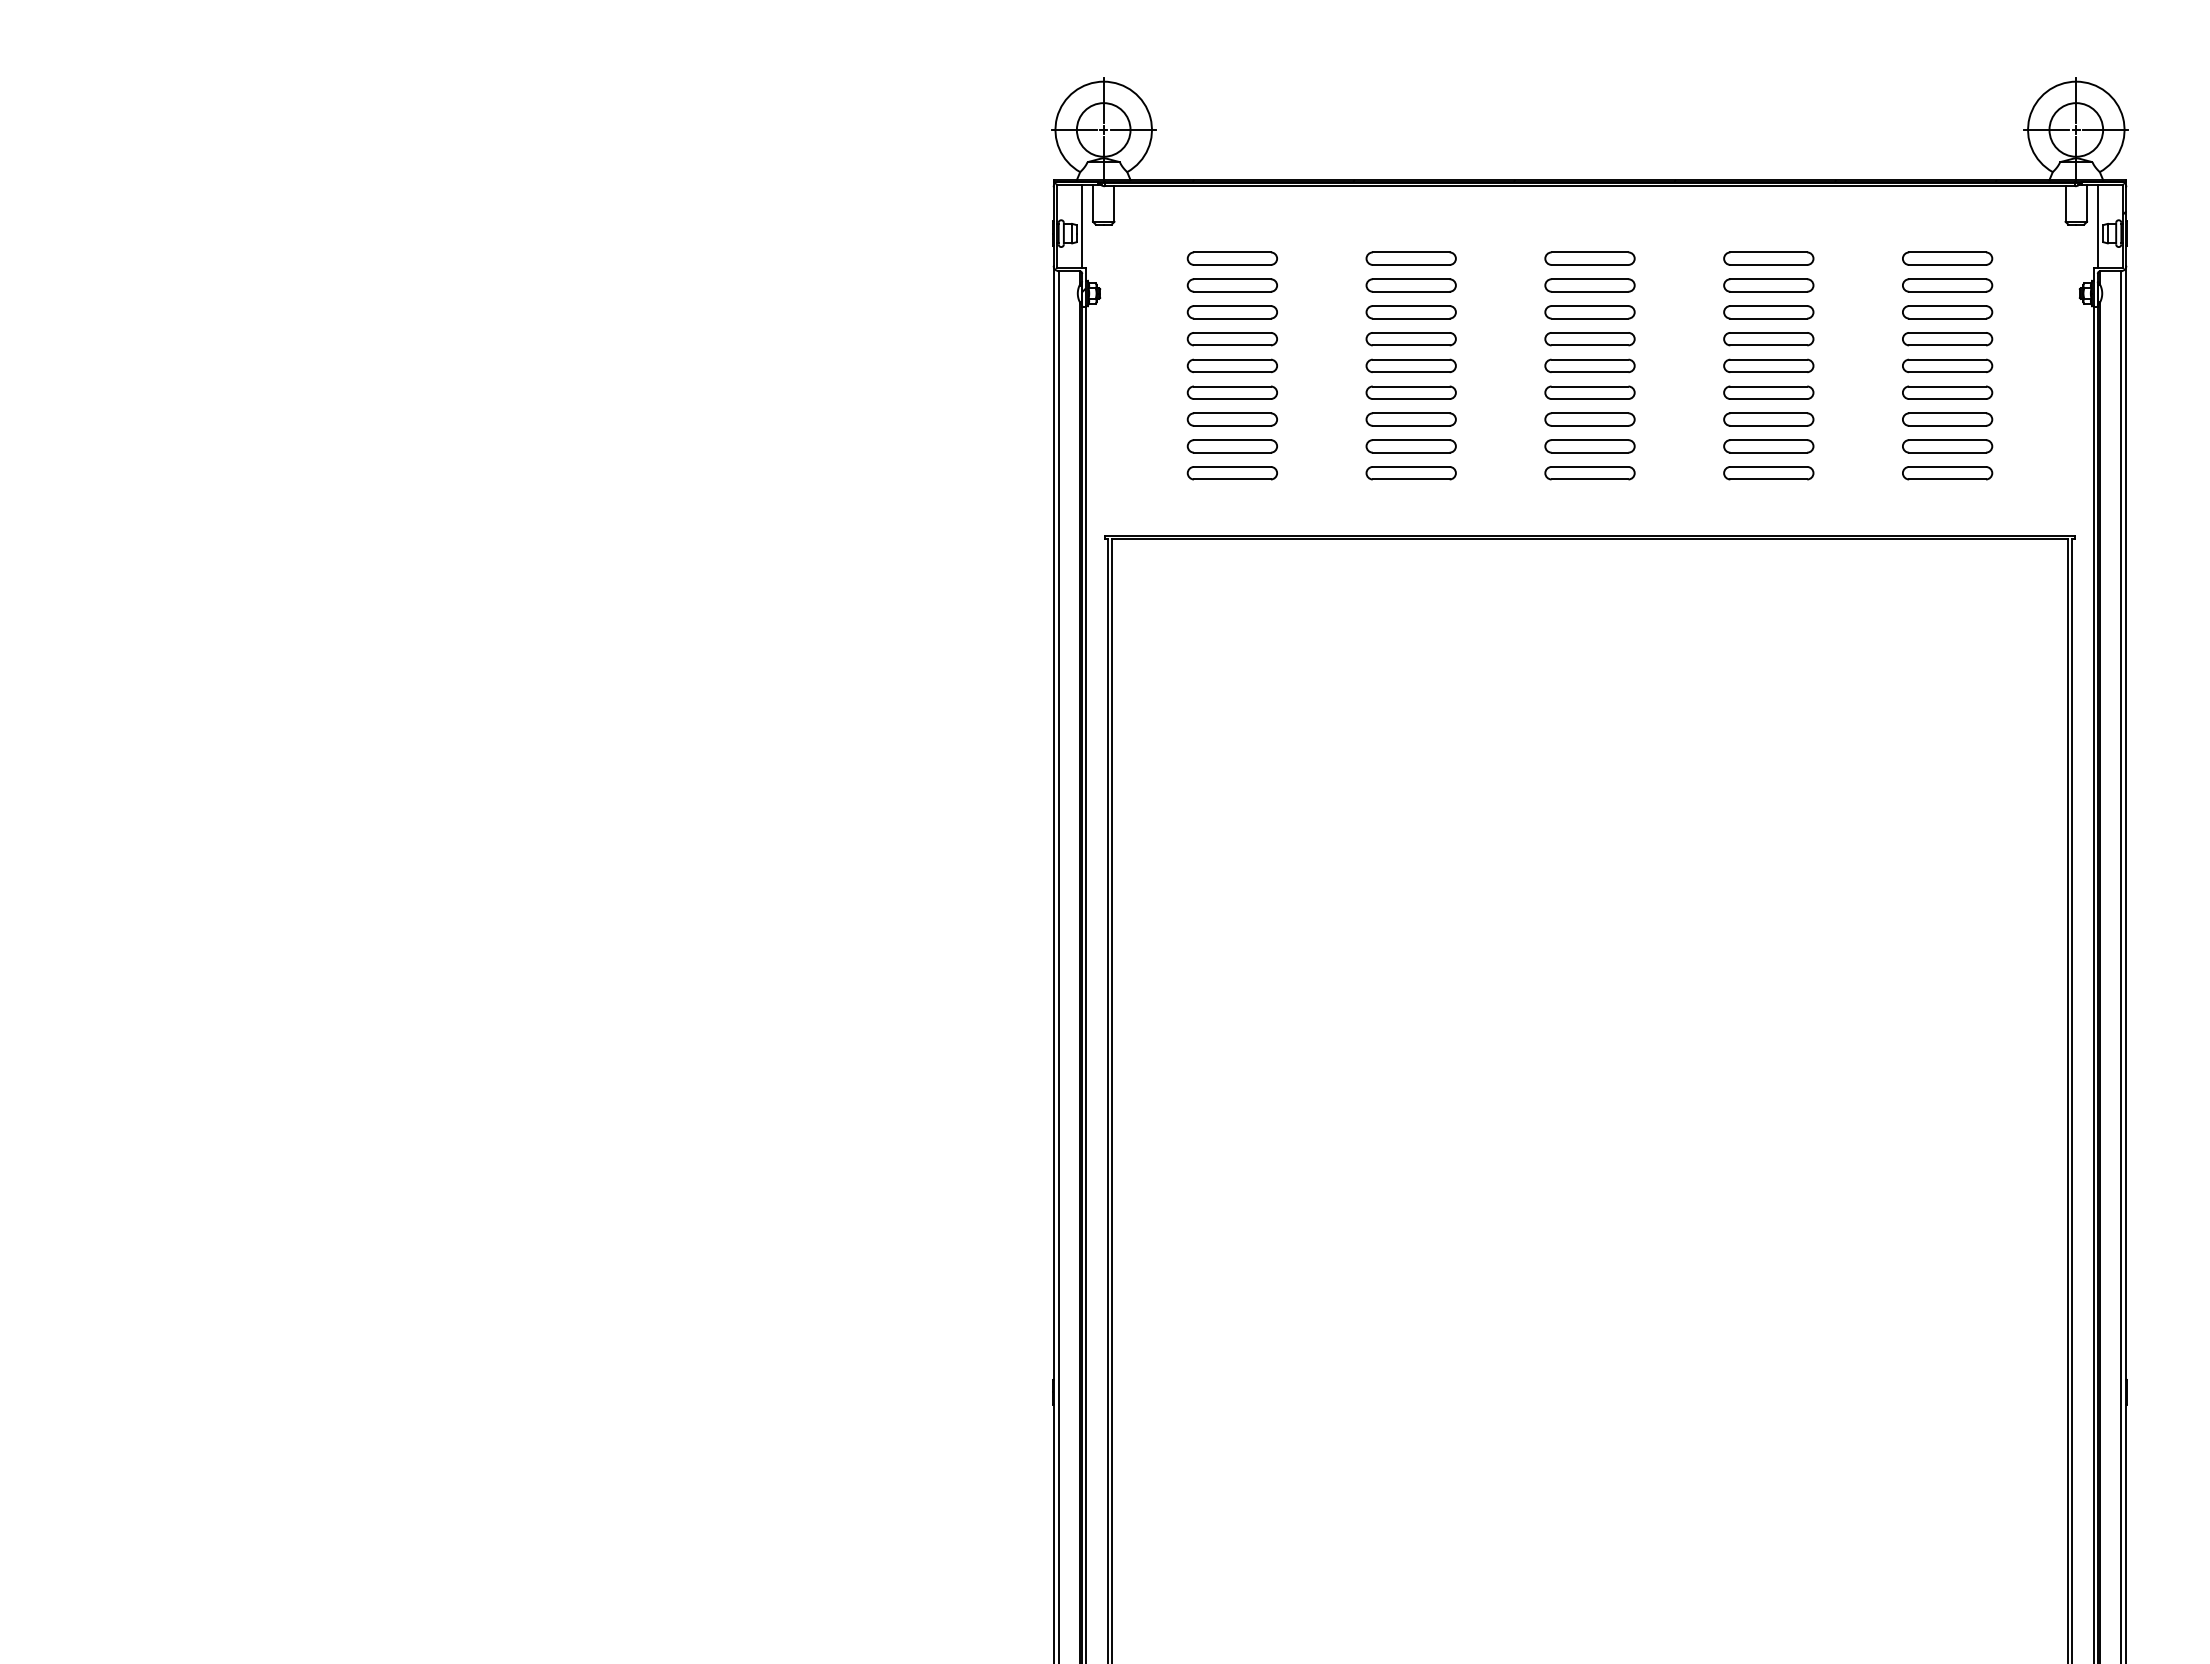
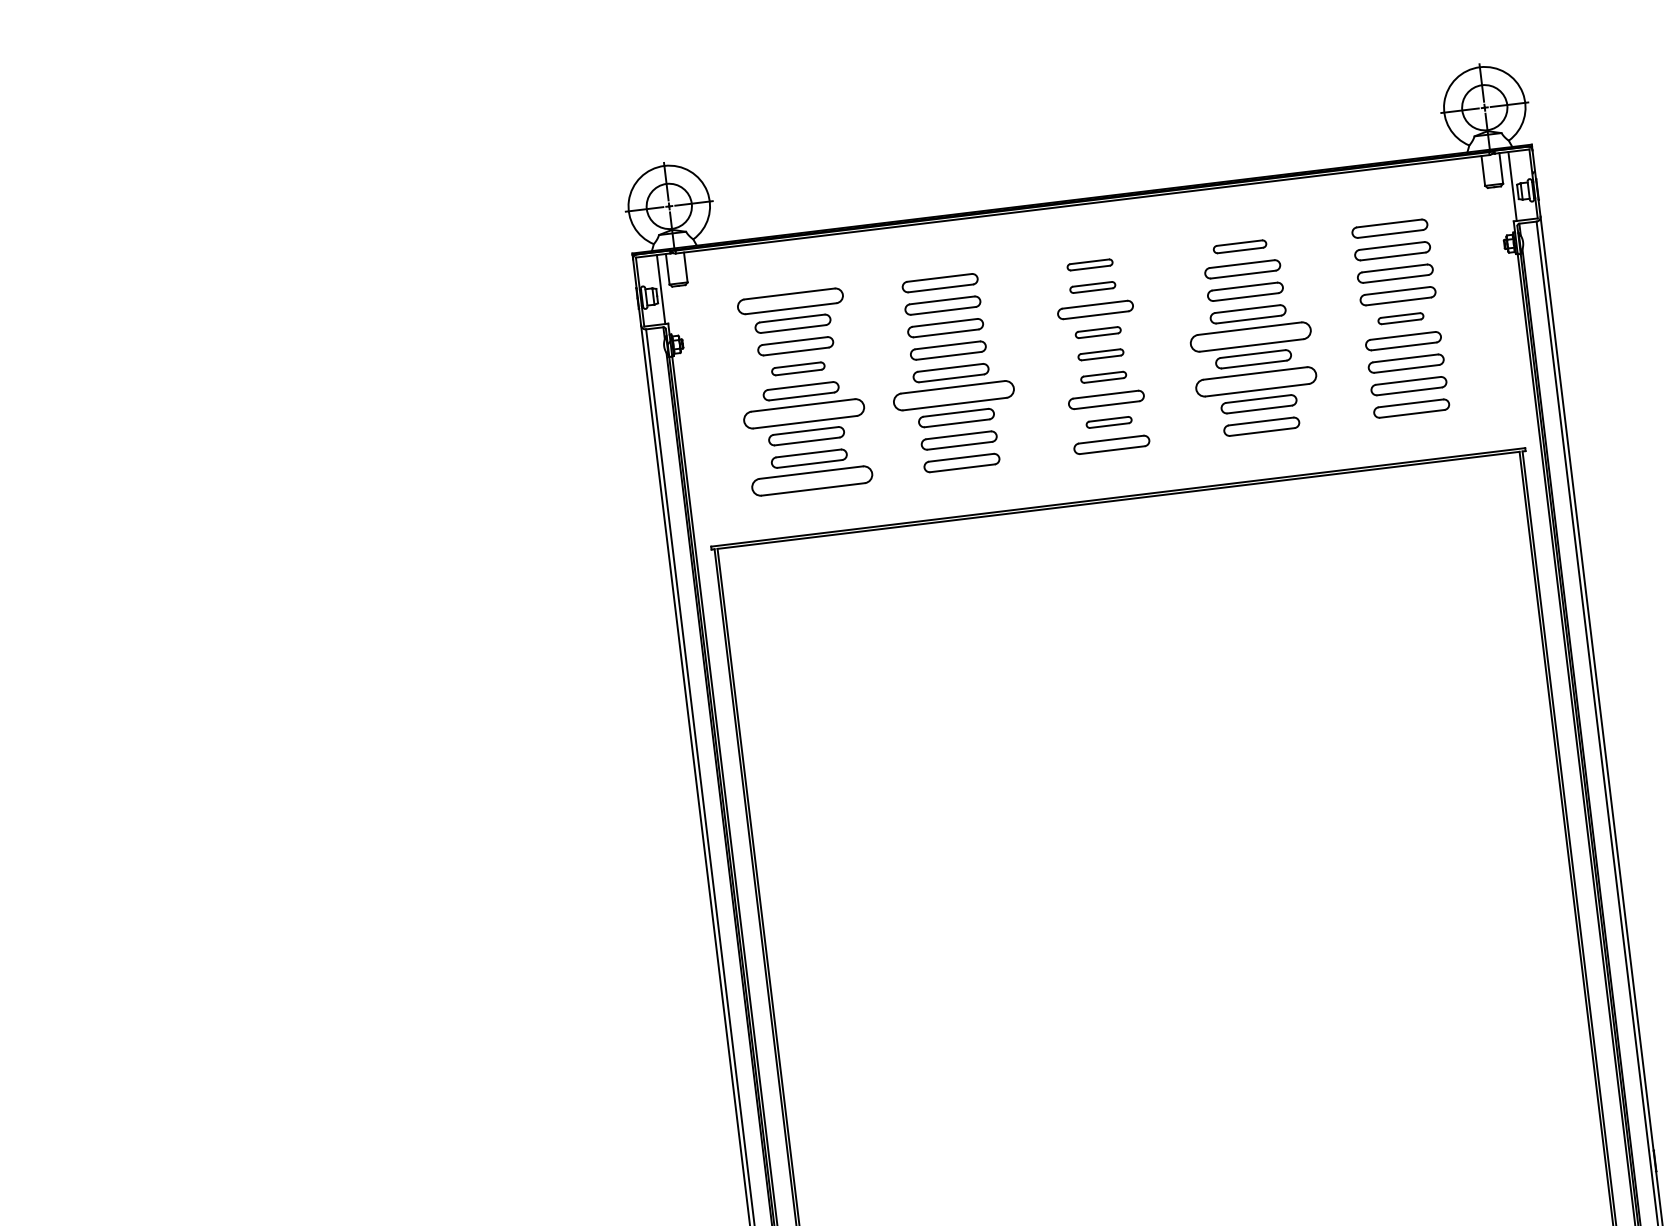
part: (1231, 258) -> (789, 301), size x1.4
part: (1589, 258) -> (1089, 264), size x0.6
part: (1768, 258) -> (1239, 246), size x0.7
part: (1589, 285) -> (1092, 287), size x0.6
part: (1231, 339) -> (797, 369), size x0.7
part: (1589, 339) -> (1097, 332), size x0.6
part: (1589, 365) -> (1100, 354), size x0.6
part: (1768, 365) -> (1250, 336), size x1.6
part: (1947, 365) -> (1400, 318), size x0.6
part: (1231, 392) -> (803, 413), size x1.6
part: (1410, 392) -> (953, 395), size x1.6
part: (1589, 392) -> (1103, 377), size x0.6
part: (1768, 419) -> (1256, 381), size x1.6
part: (1589, 446) -> (1108, 422), size x0.6
part: (1231, 473) -> (811, 481), size x1.6

